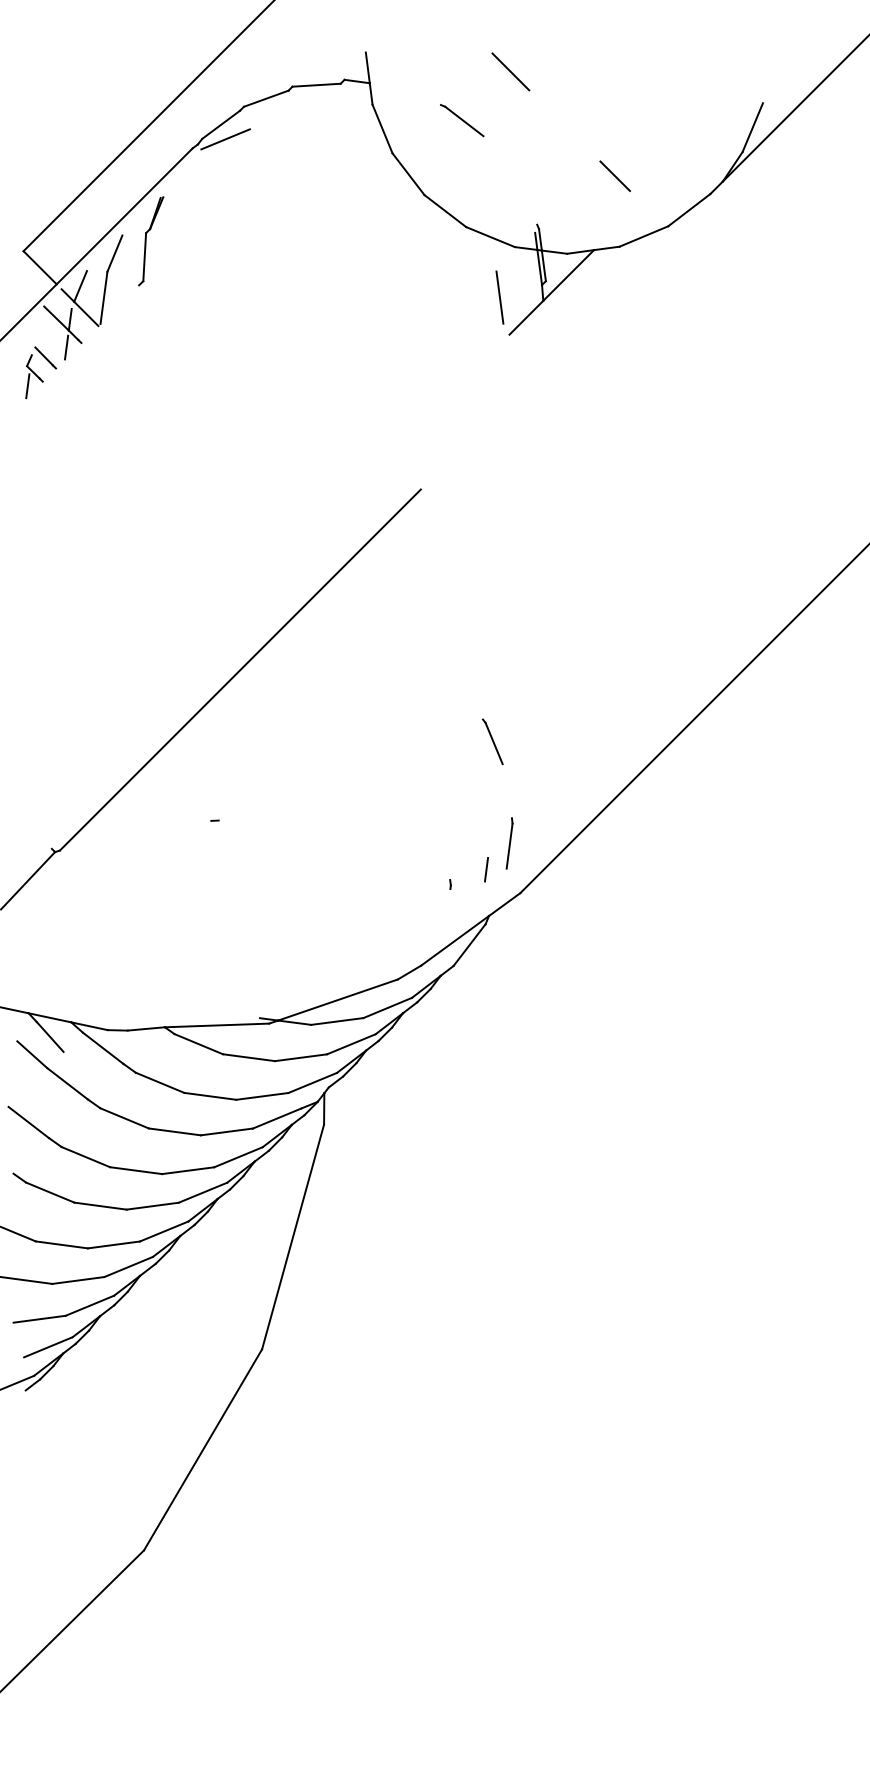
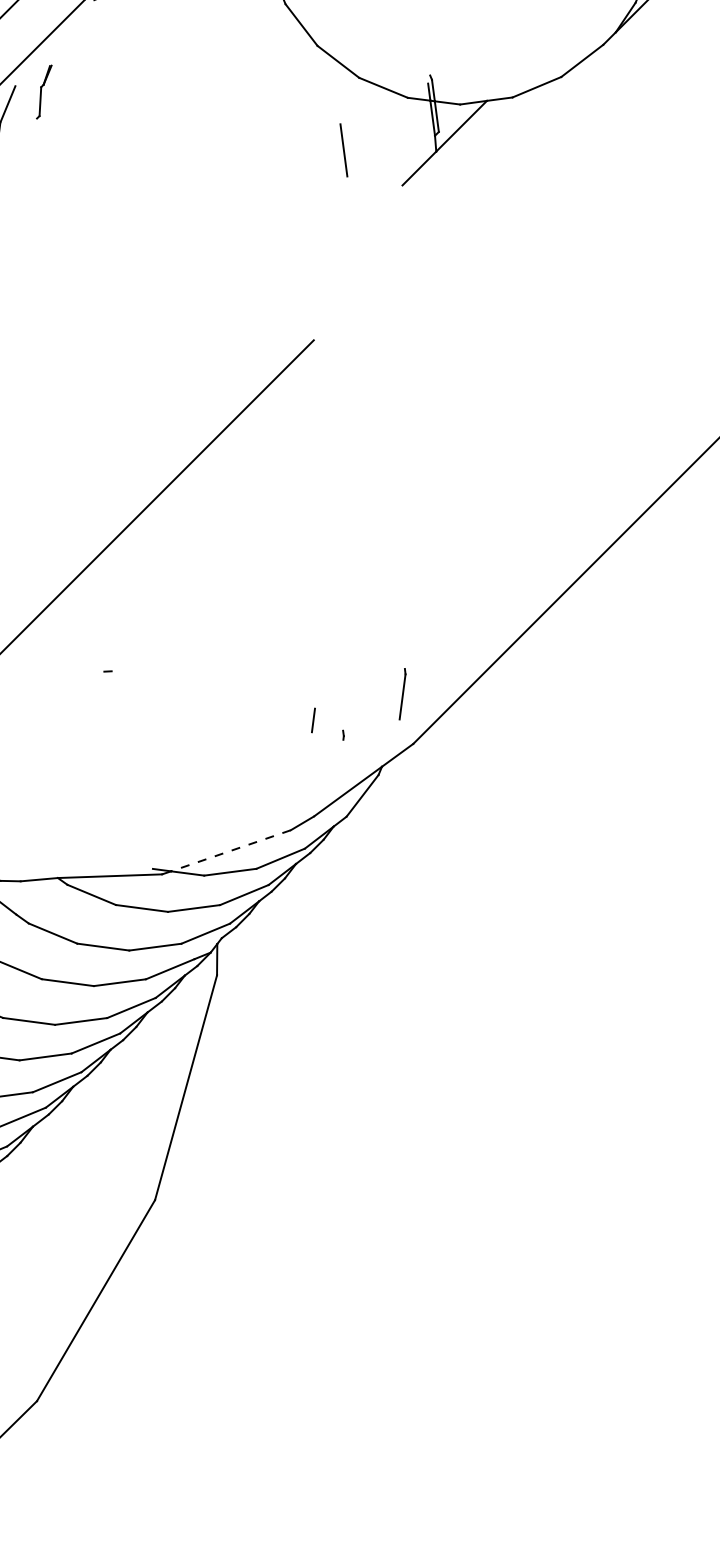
line: (614, 175) -> (507, 26), removed
part: (151, 241) -> (44, 92), size x0.6
line: (499, 297) -> (343, 150), moved
line: (492, 741) -> (385, 592), removed
line: (486, 869) -> (313, 720), moved
line: (337, 1000) -> (230, 851), solid -> dashed

